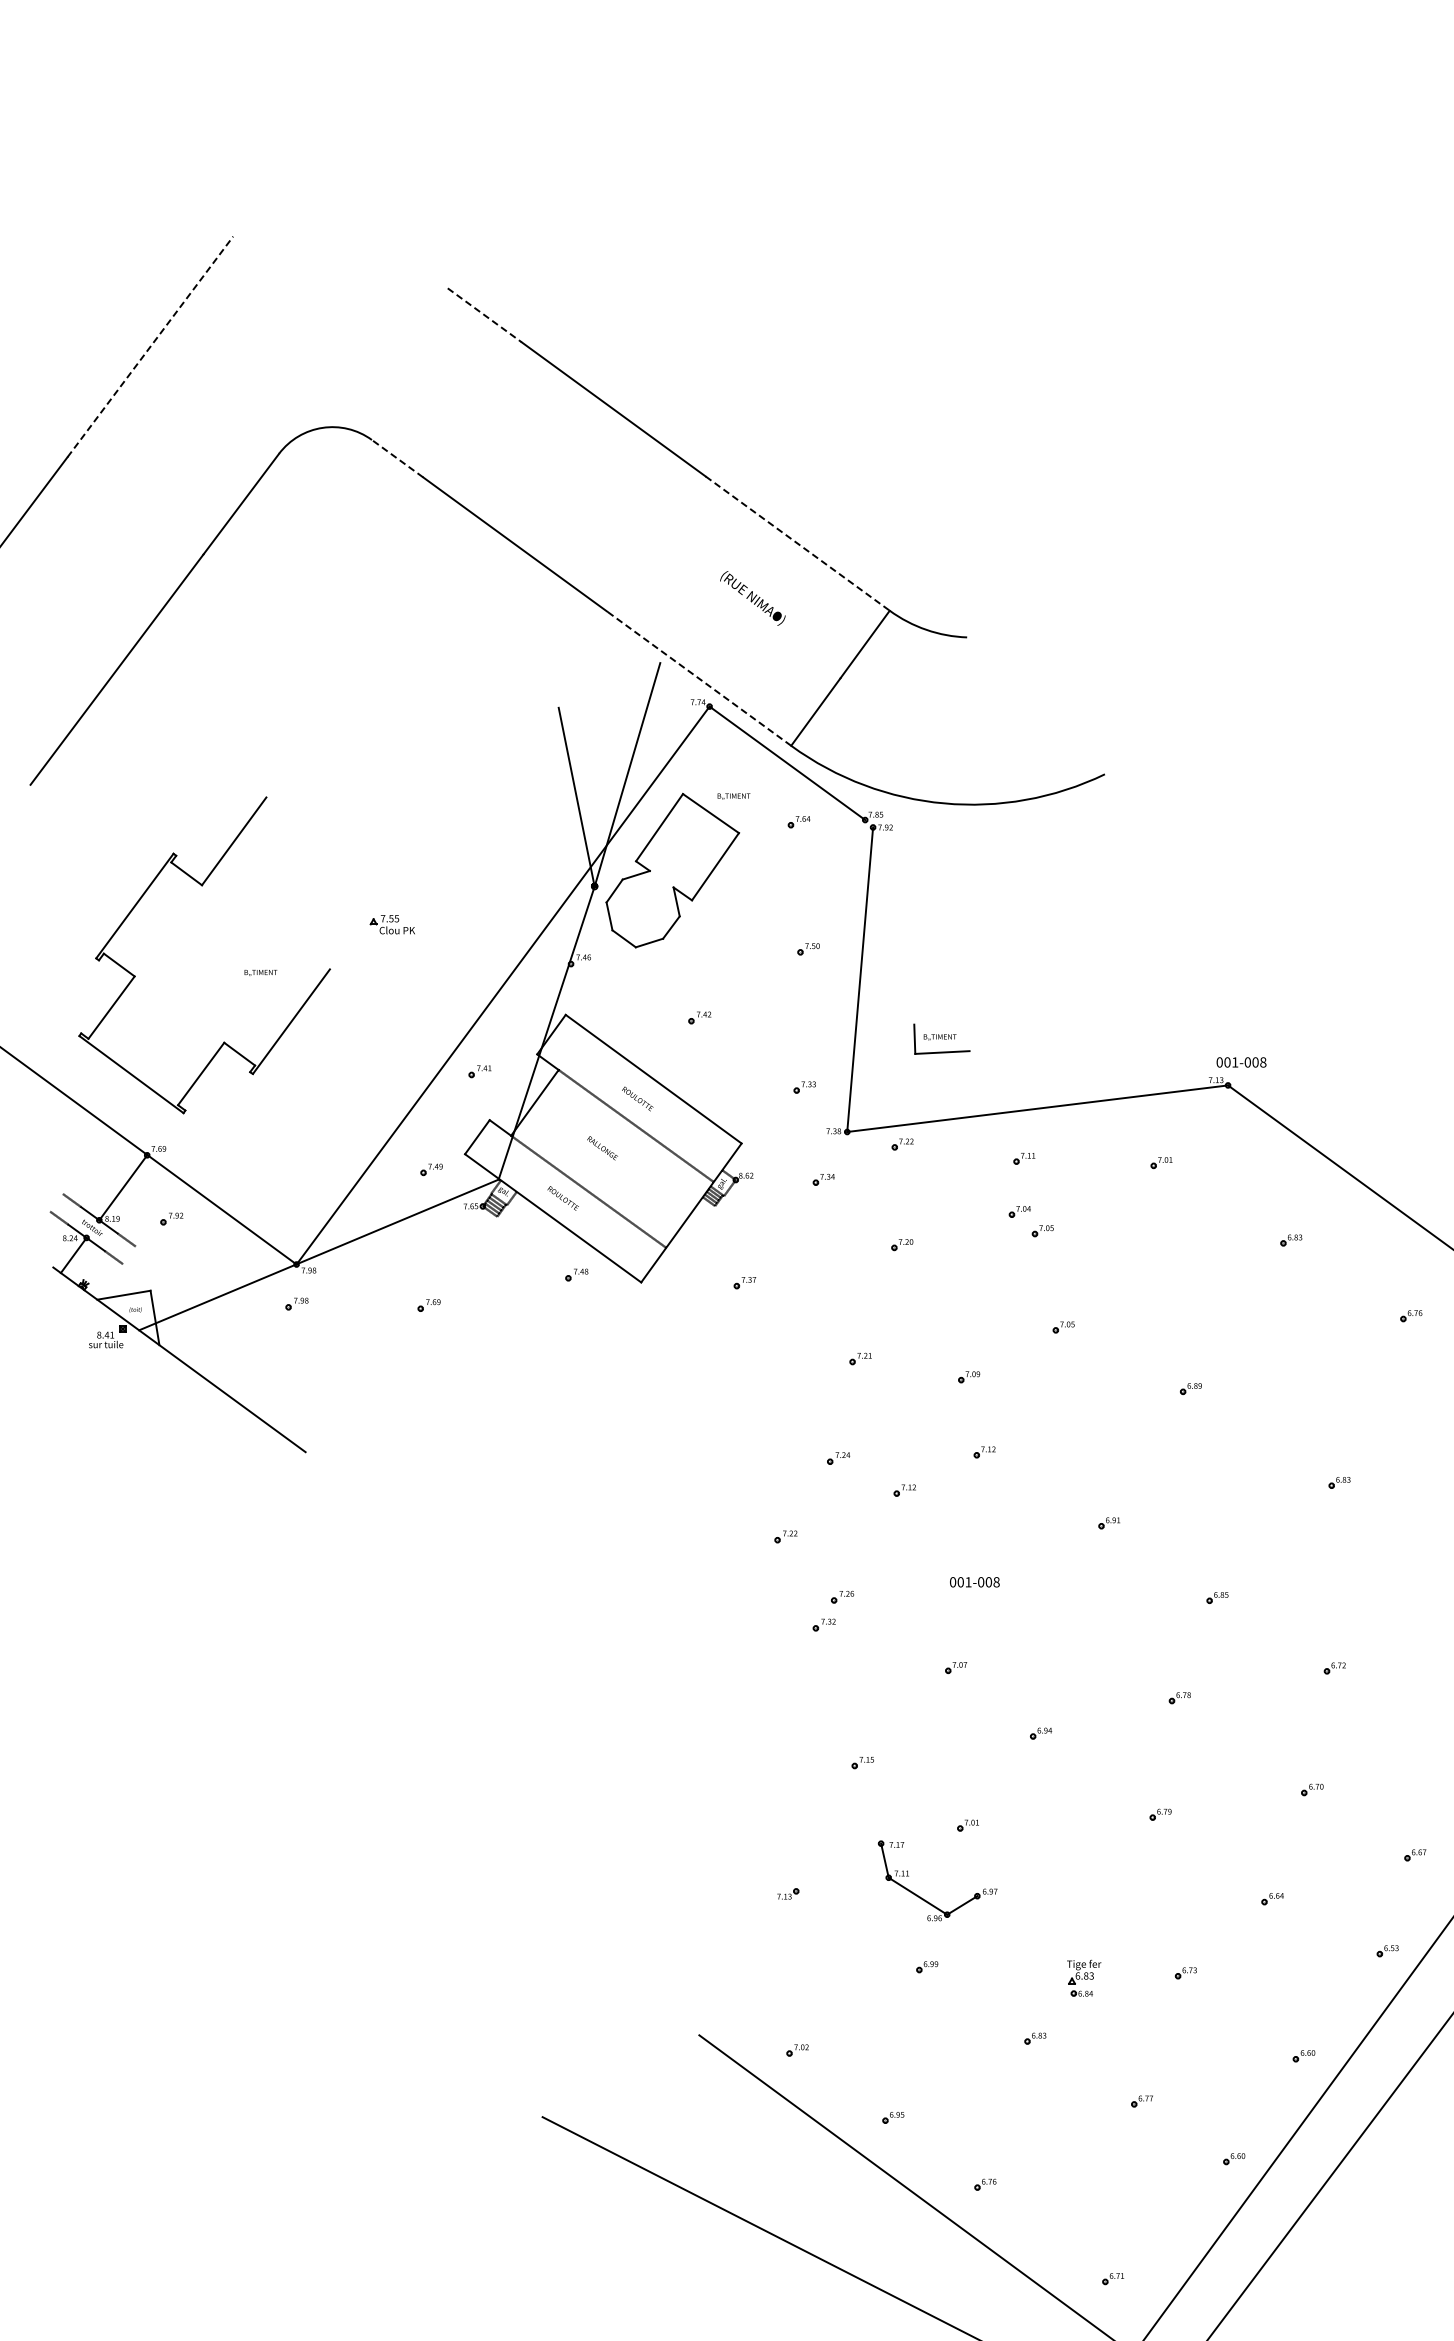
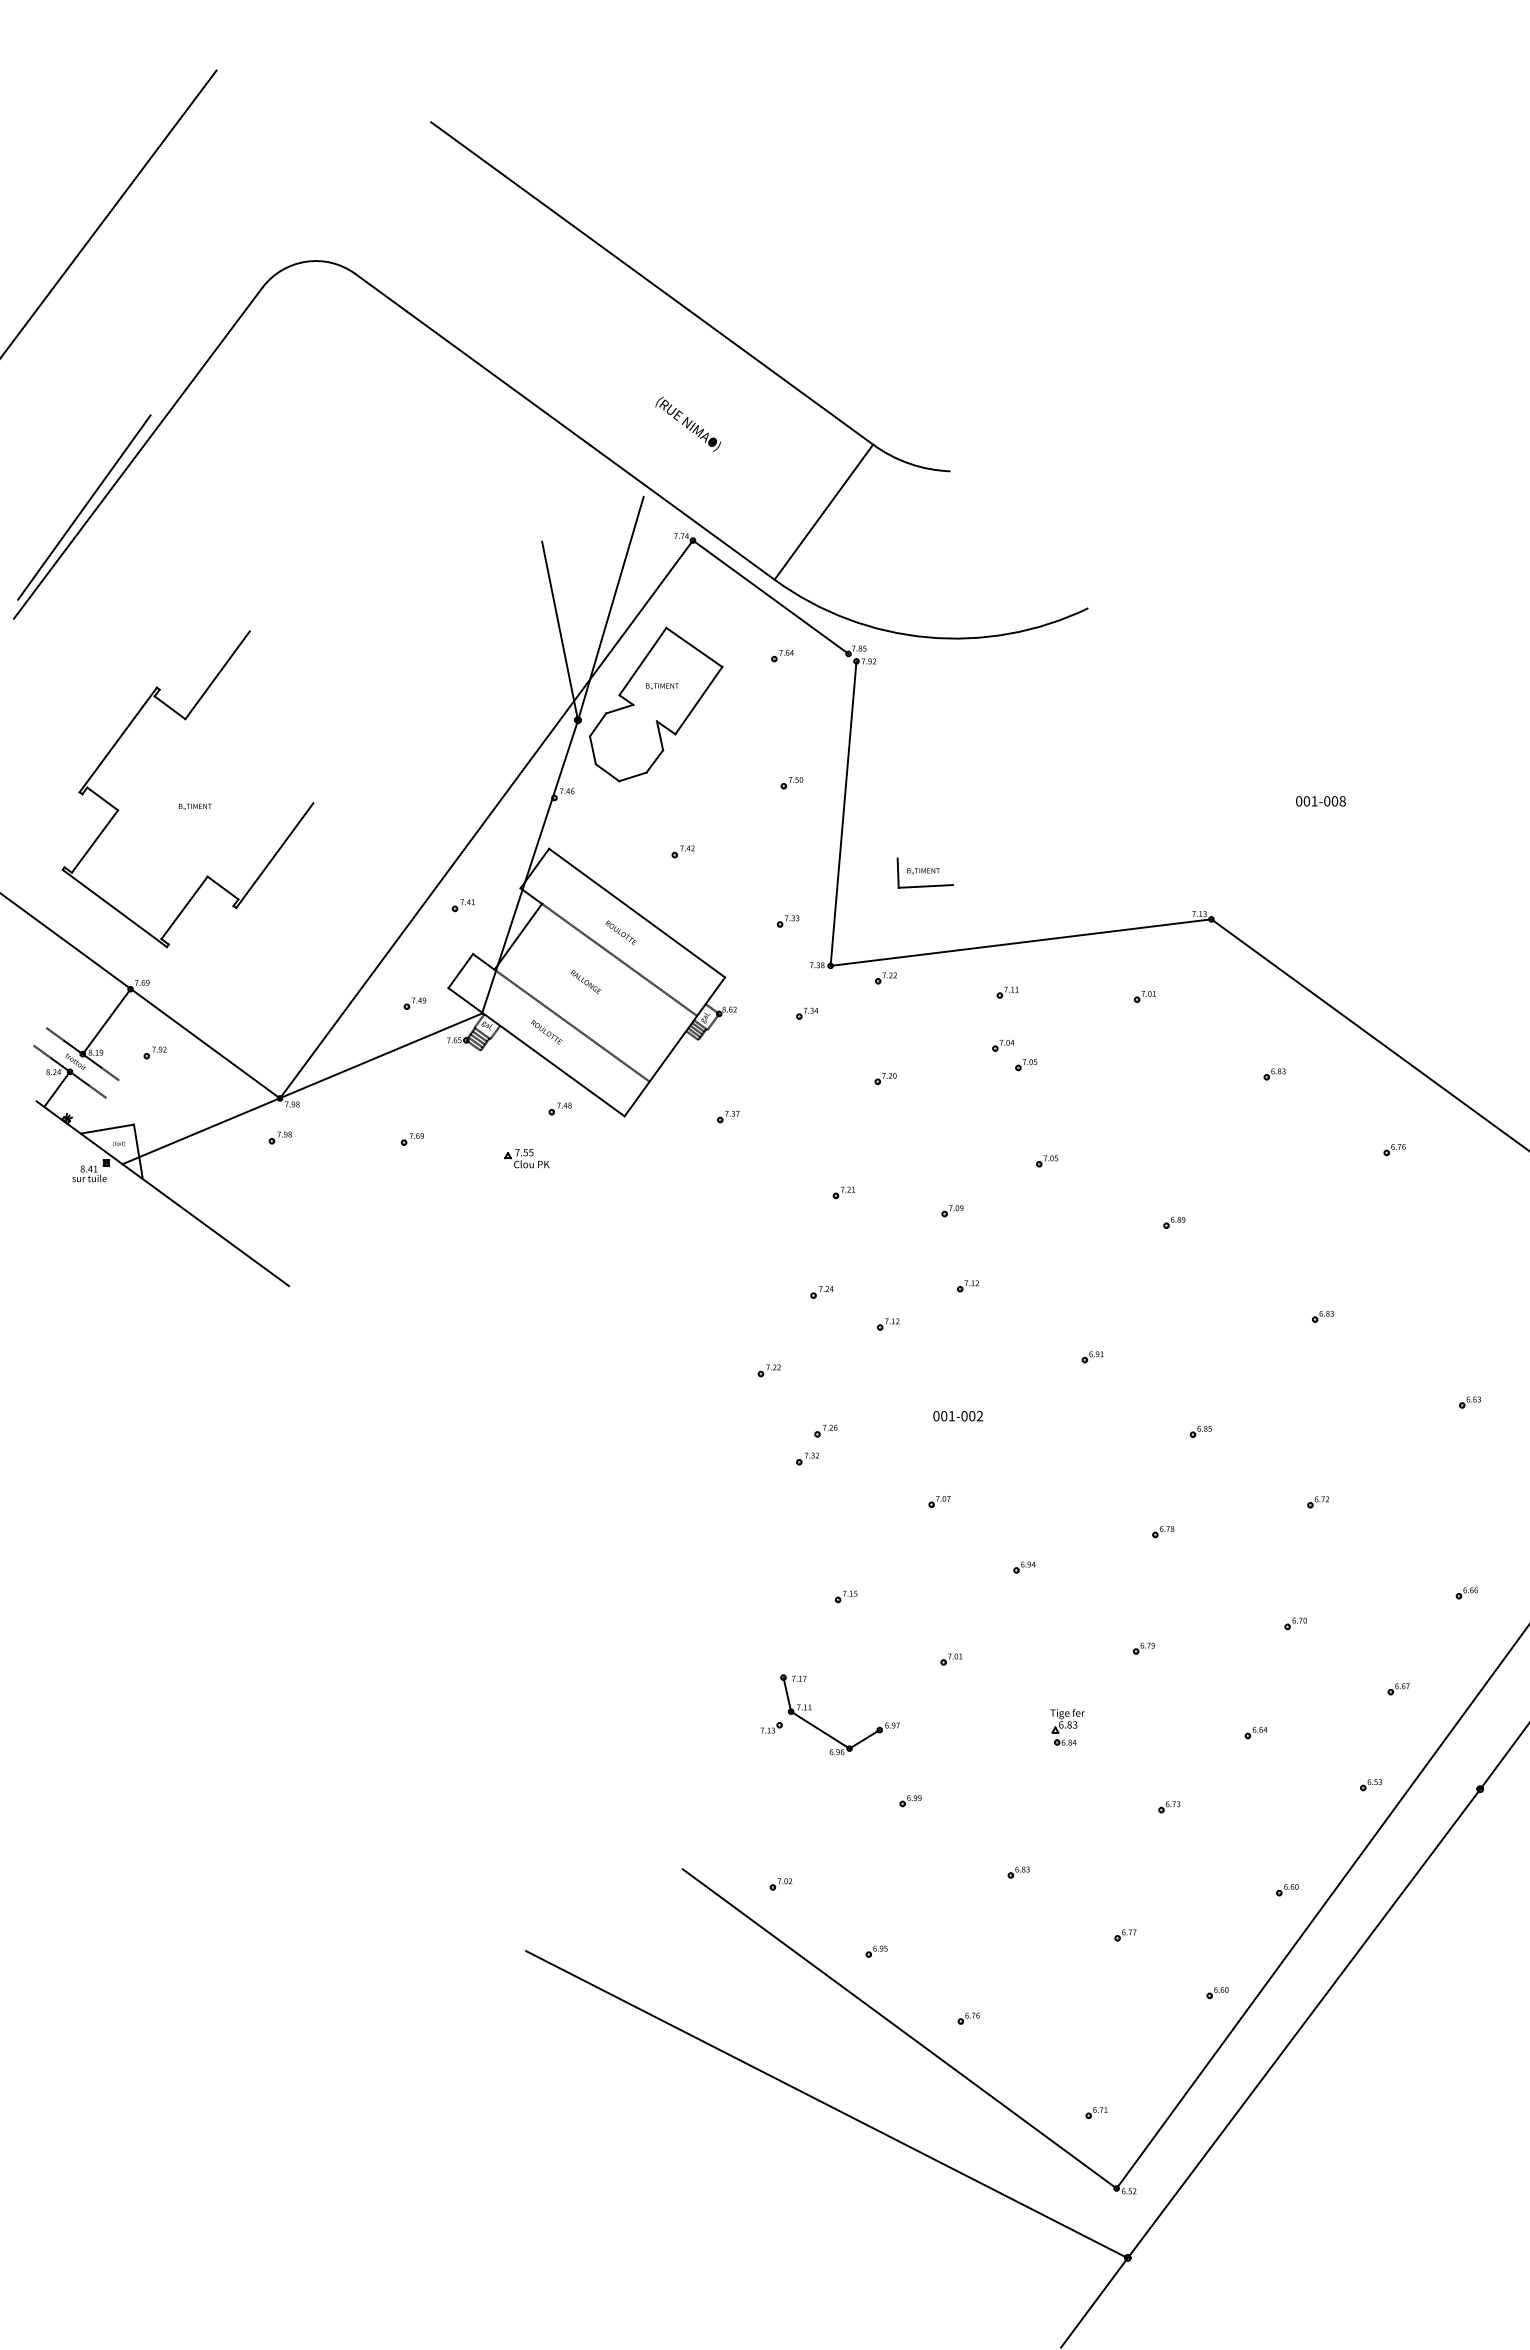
line: (485, 315) -> (468, 149), dashed -> solid
line: (150, 346) -> (133, 180), dashed -> solid
line: (397, 458) -> (380, 292), dashed -> solid
line: (798, 543) -> (781, 377), dashed -> solid
text: (752, 598) -> (687, 424), moved
line: (101, 673) -> (84, 507), added
line: (699, 678) -> (682, 512), dashed -> solid
text: (734, 796) -> (662, 686), moved
part: (392, 924) -> (526, 1158), moved
text: (261, 972) -> (195, 806), moved
text: (1241, 1062) -> (1320, 801), moved
text: (996, 1582) -> (979, 1416), 001-008 -> 001-002
part: (924, 1898) -> (826, 1732), moved
part: (1084, 1977) -> (1067, 1726), moved

